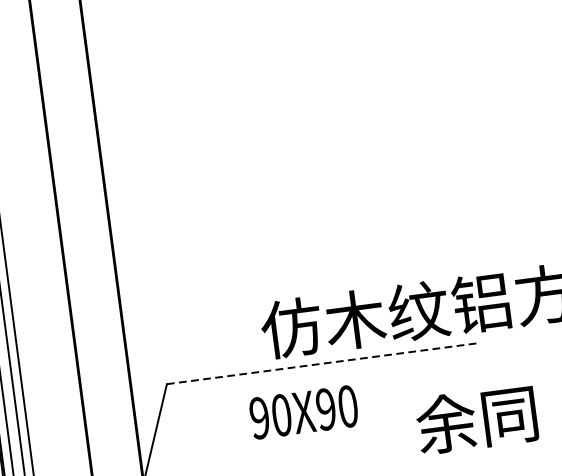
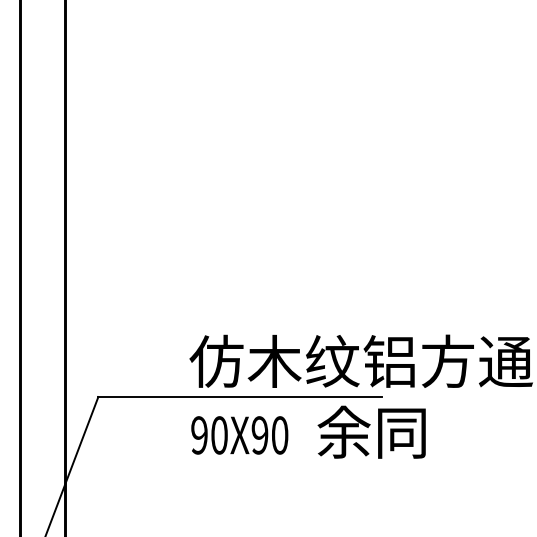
line: (322, 364) -> (240, 397), dashed -> solid
text: (303, 412) -> (239, 435), moved
text: (476, 418) -> (371, 431), moved

